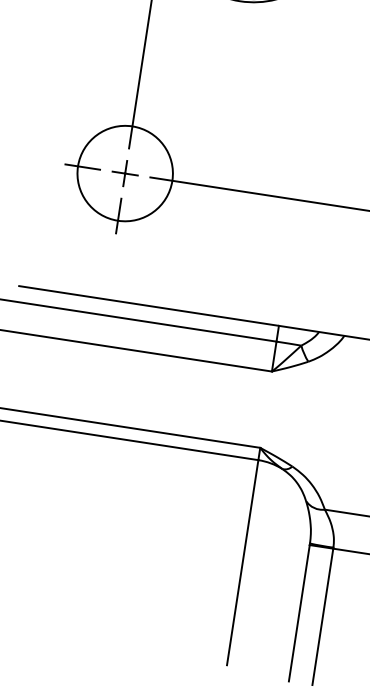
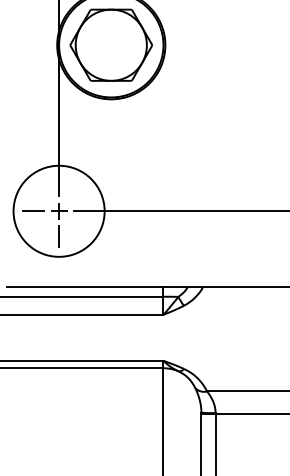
circle: (124, 172) -> (58, 210), size x1.6

